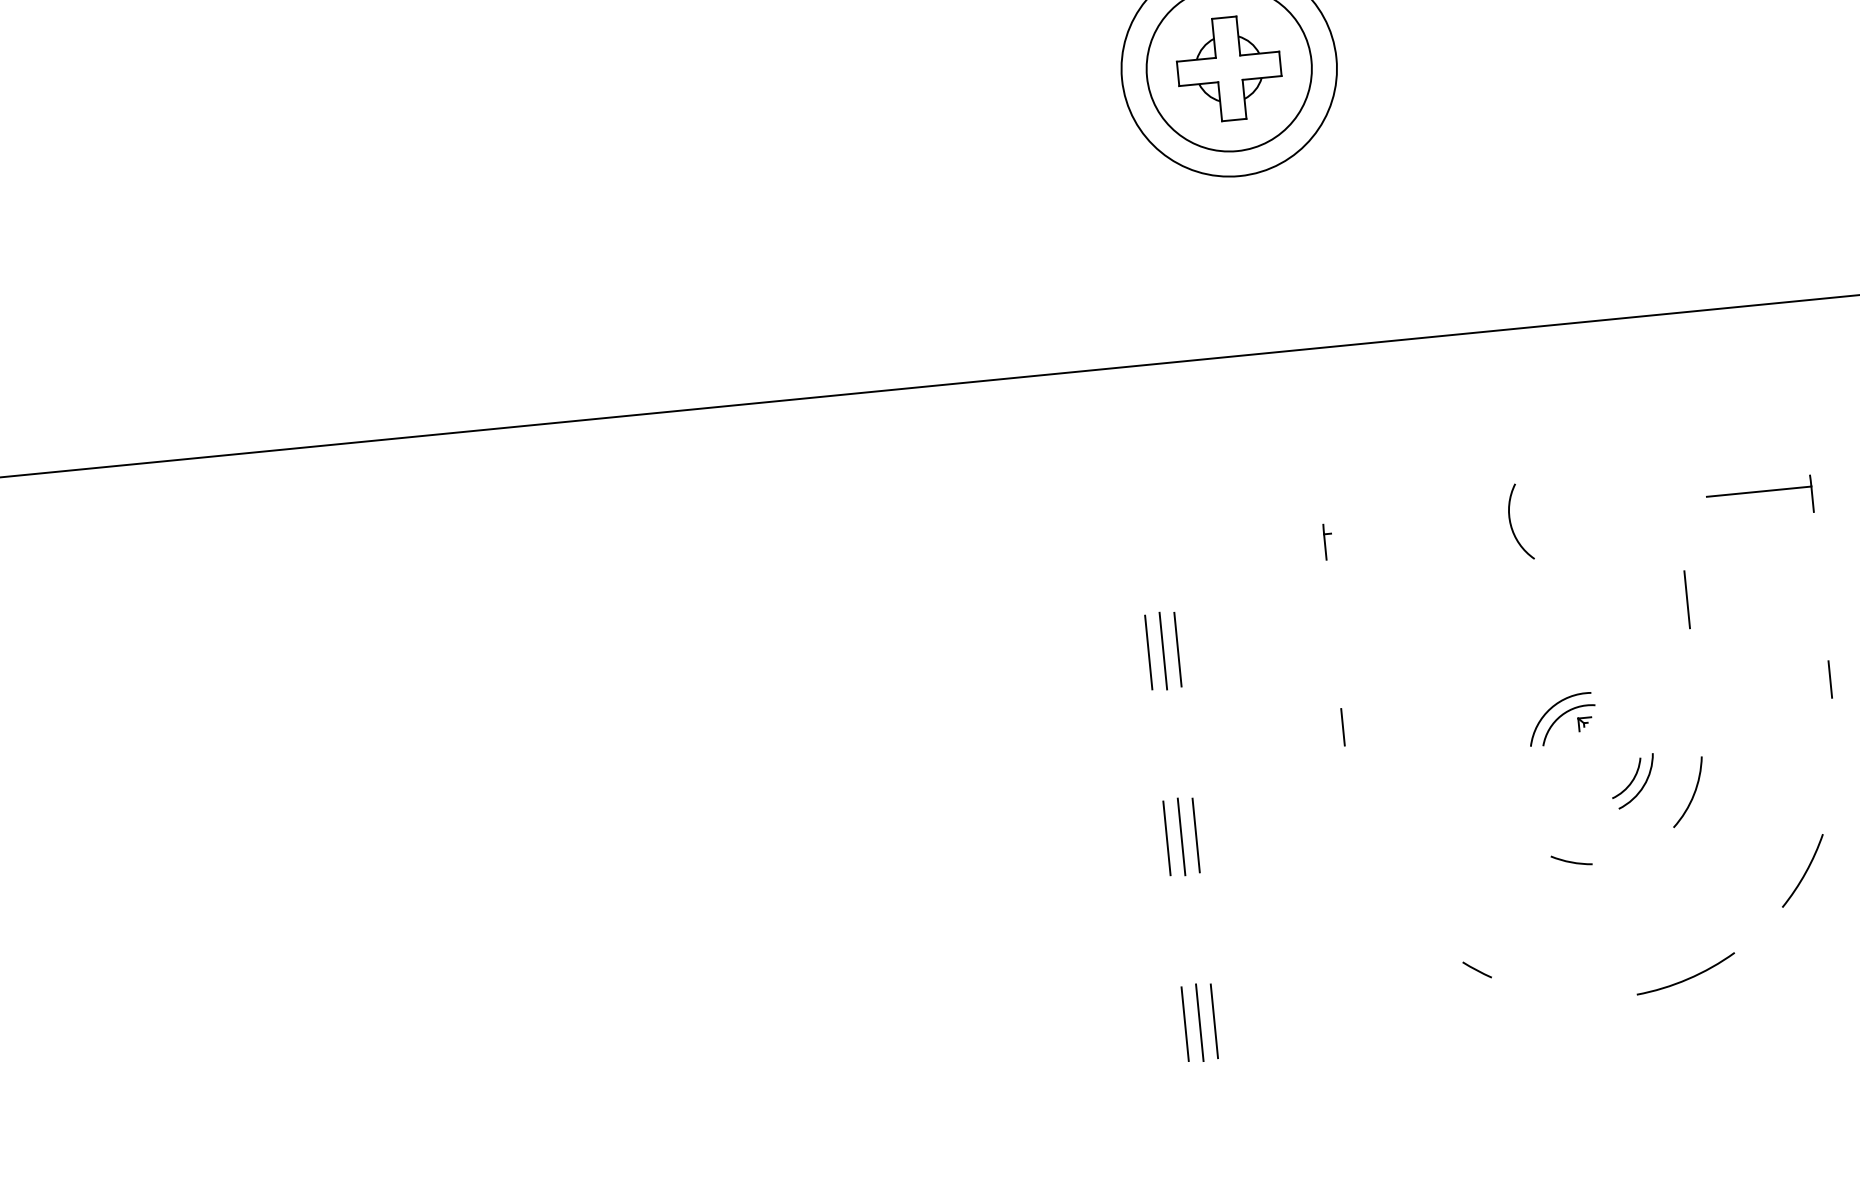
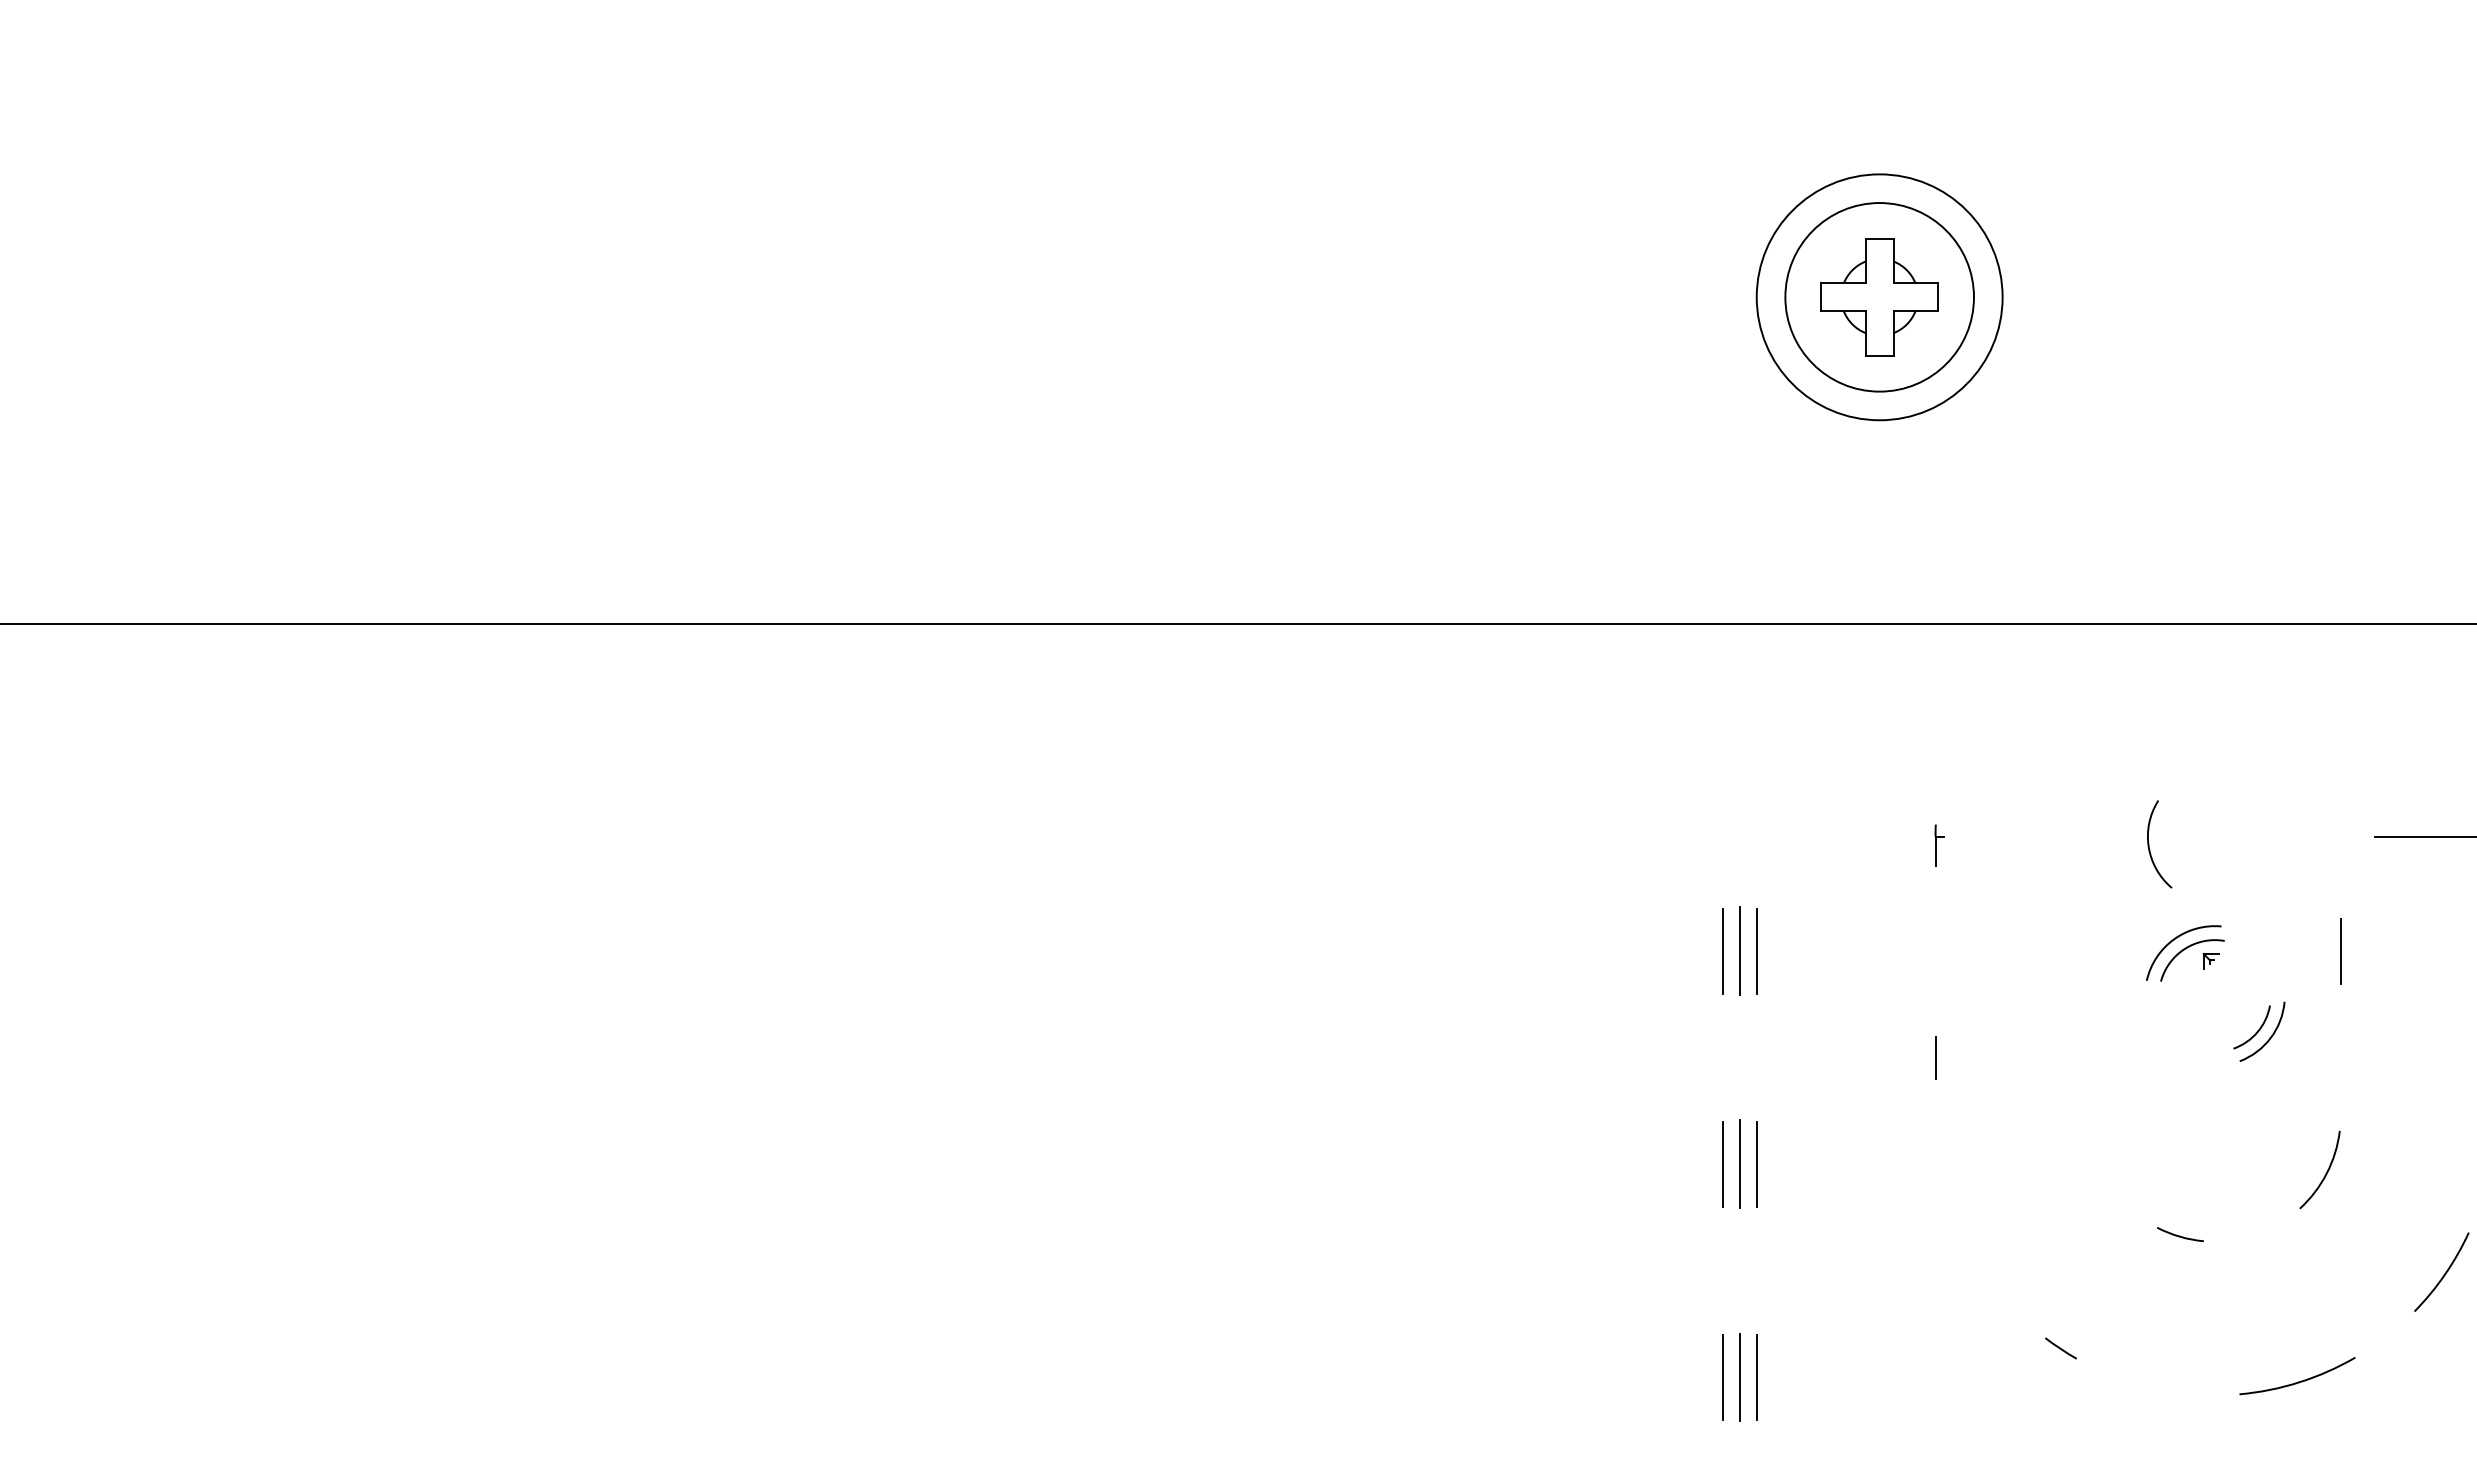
part: (1580, 731) -> (2204, 969), moved

